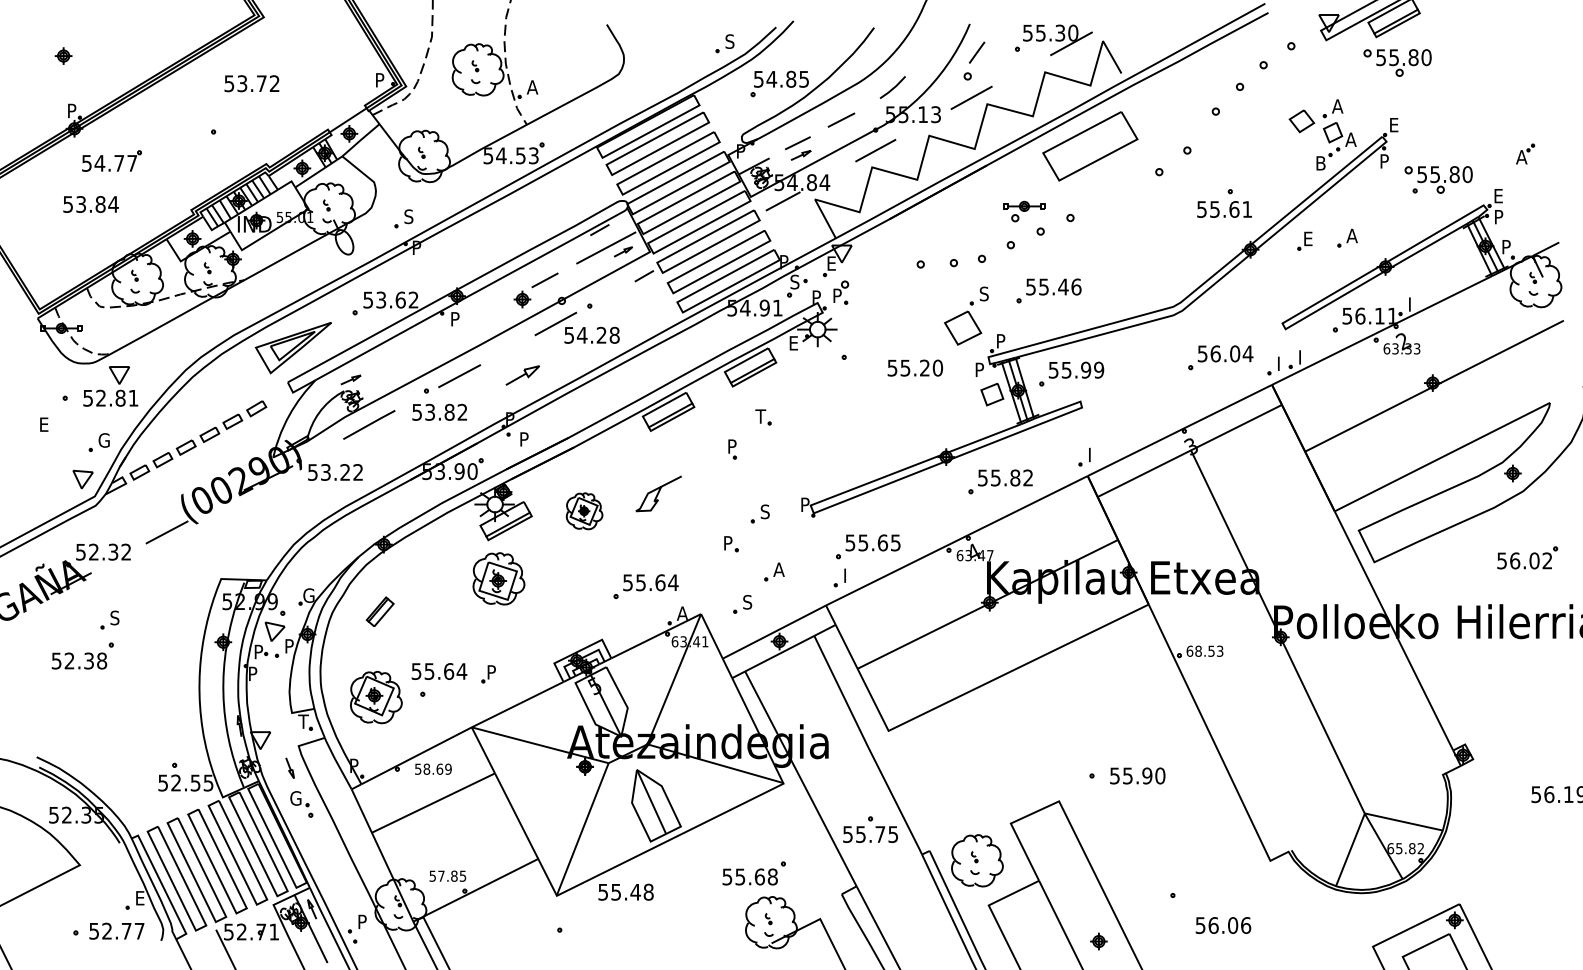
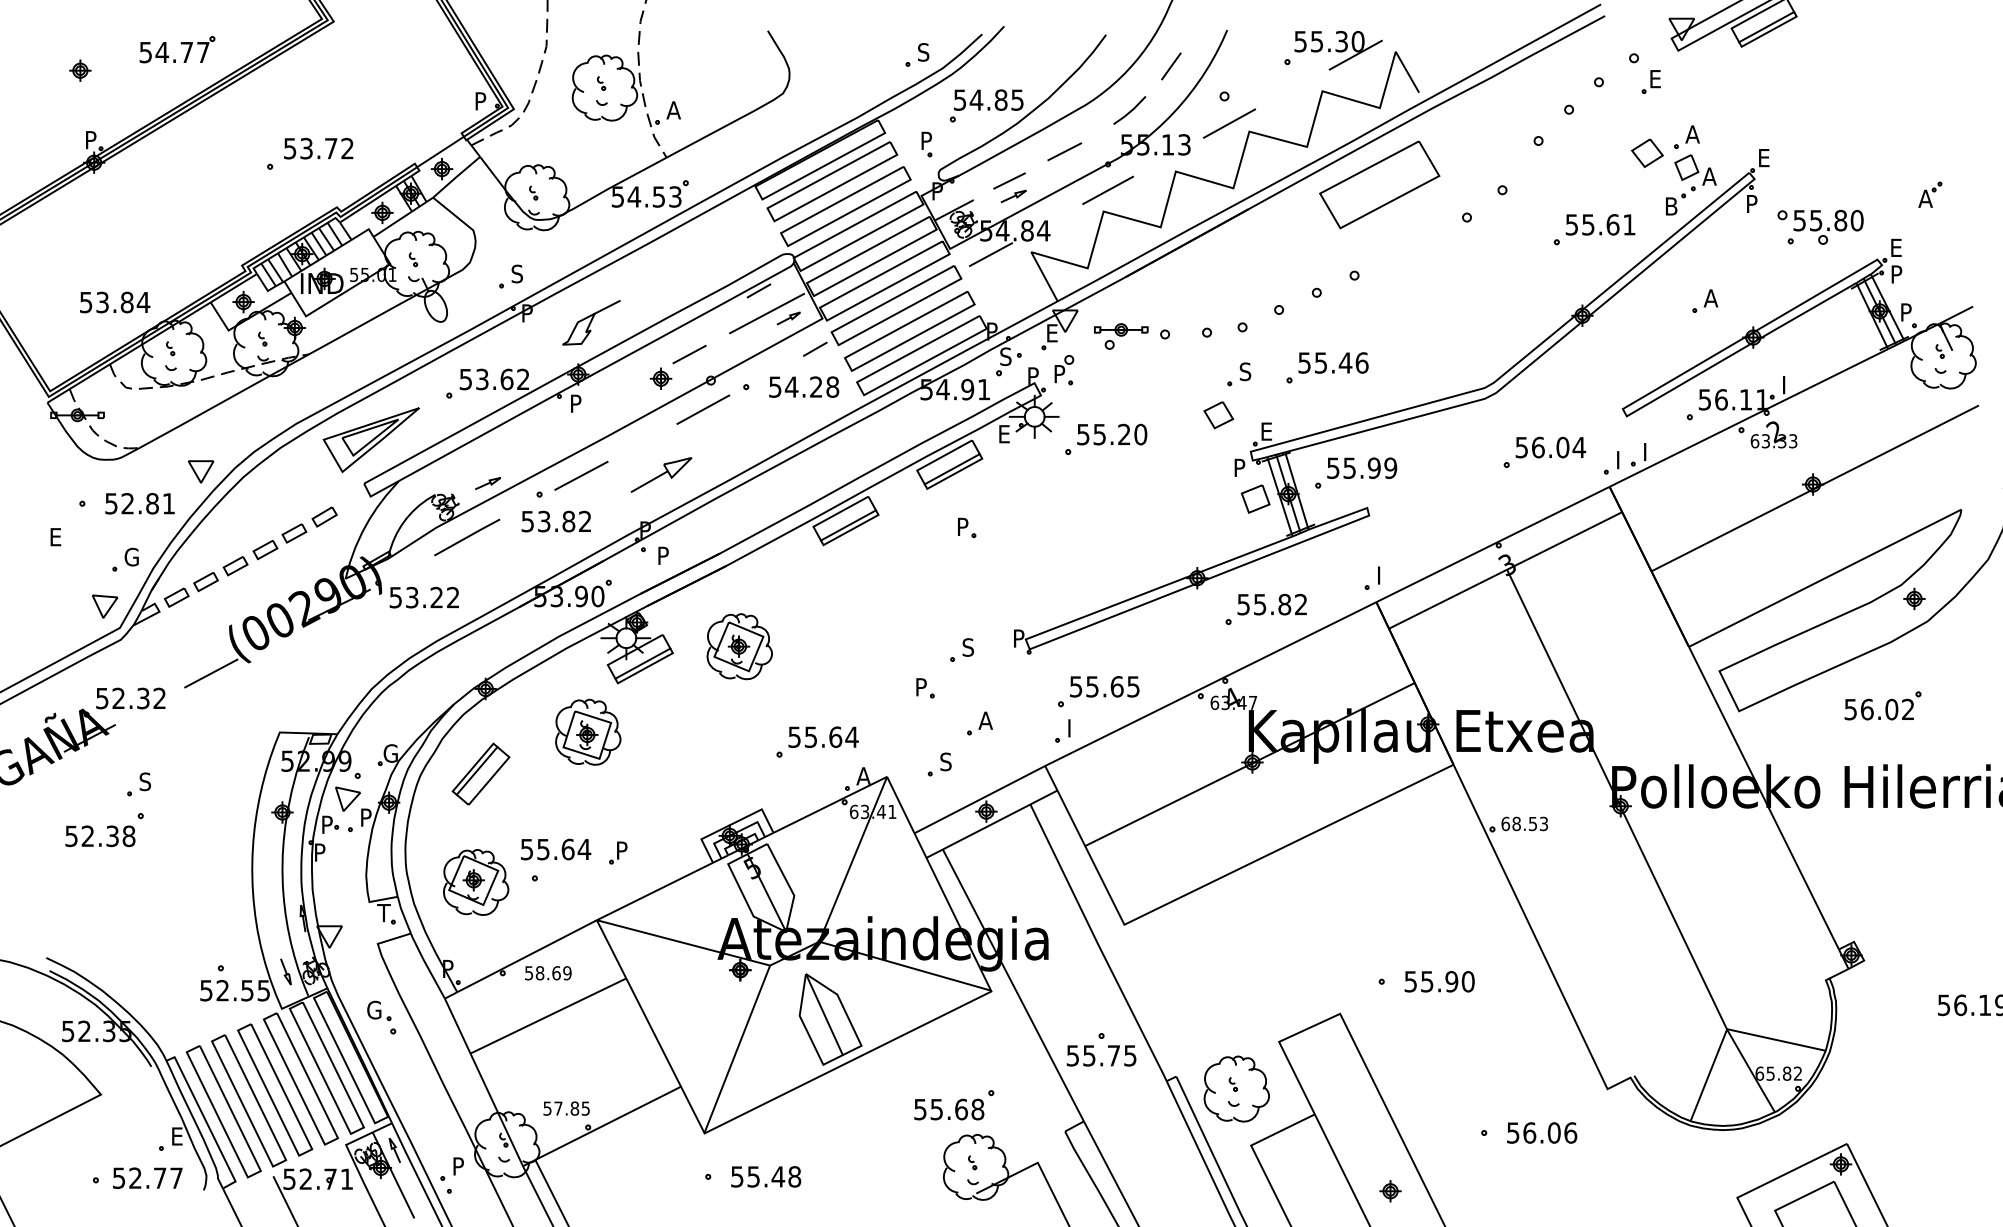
line: (977, 52) -> (1171, 66), moved
part: (1397, 62) -> (1768, 78), removed
text: (251, 83) -> (318, 148), moved
part: (115, 157) -> (181, 44), moved
text: (91, 204) -> (115, 302), moved
text: (1224, 209) -> (1600, 224), moved
part: (1024, 211) -> (1121, 336), moved
part: (1304, 240) -> (1650, 81), moved
part: (962, 328) -> (1218, 415), size x0.62
text: (592, 334) -> (804, 386), moved
text: (1001, 341) -> (1267, 431), P -> E
text: (915, 368) -> (1112, 434), moved
part: (119, 375) -> (200, 471), moved
part: (522, 375) -> (661, 474), size x1.43
part: (350, 379) -> (487, 483), moved
text: (760, 416) -> (962, 526), T -> P
part: (732, 449) -> (926, 144), moved
curve: (658, 493) -> (591, 322), moved
part: (584, 511) -> (739, 646), size x1.43
part: (1527, 557) -> (1882, 705), moved
part: (499, 578) -> (588, 731), moved
part: (379, 611) -> (480, 773), size x1.67
part: (289, 767) -> (285, 971), moved
text: (626, 891) -> (766, 1176), moved
text: (1223, 925) -> (1542, 1132), moved

